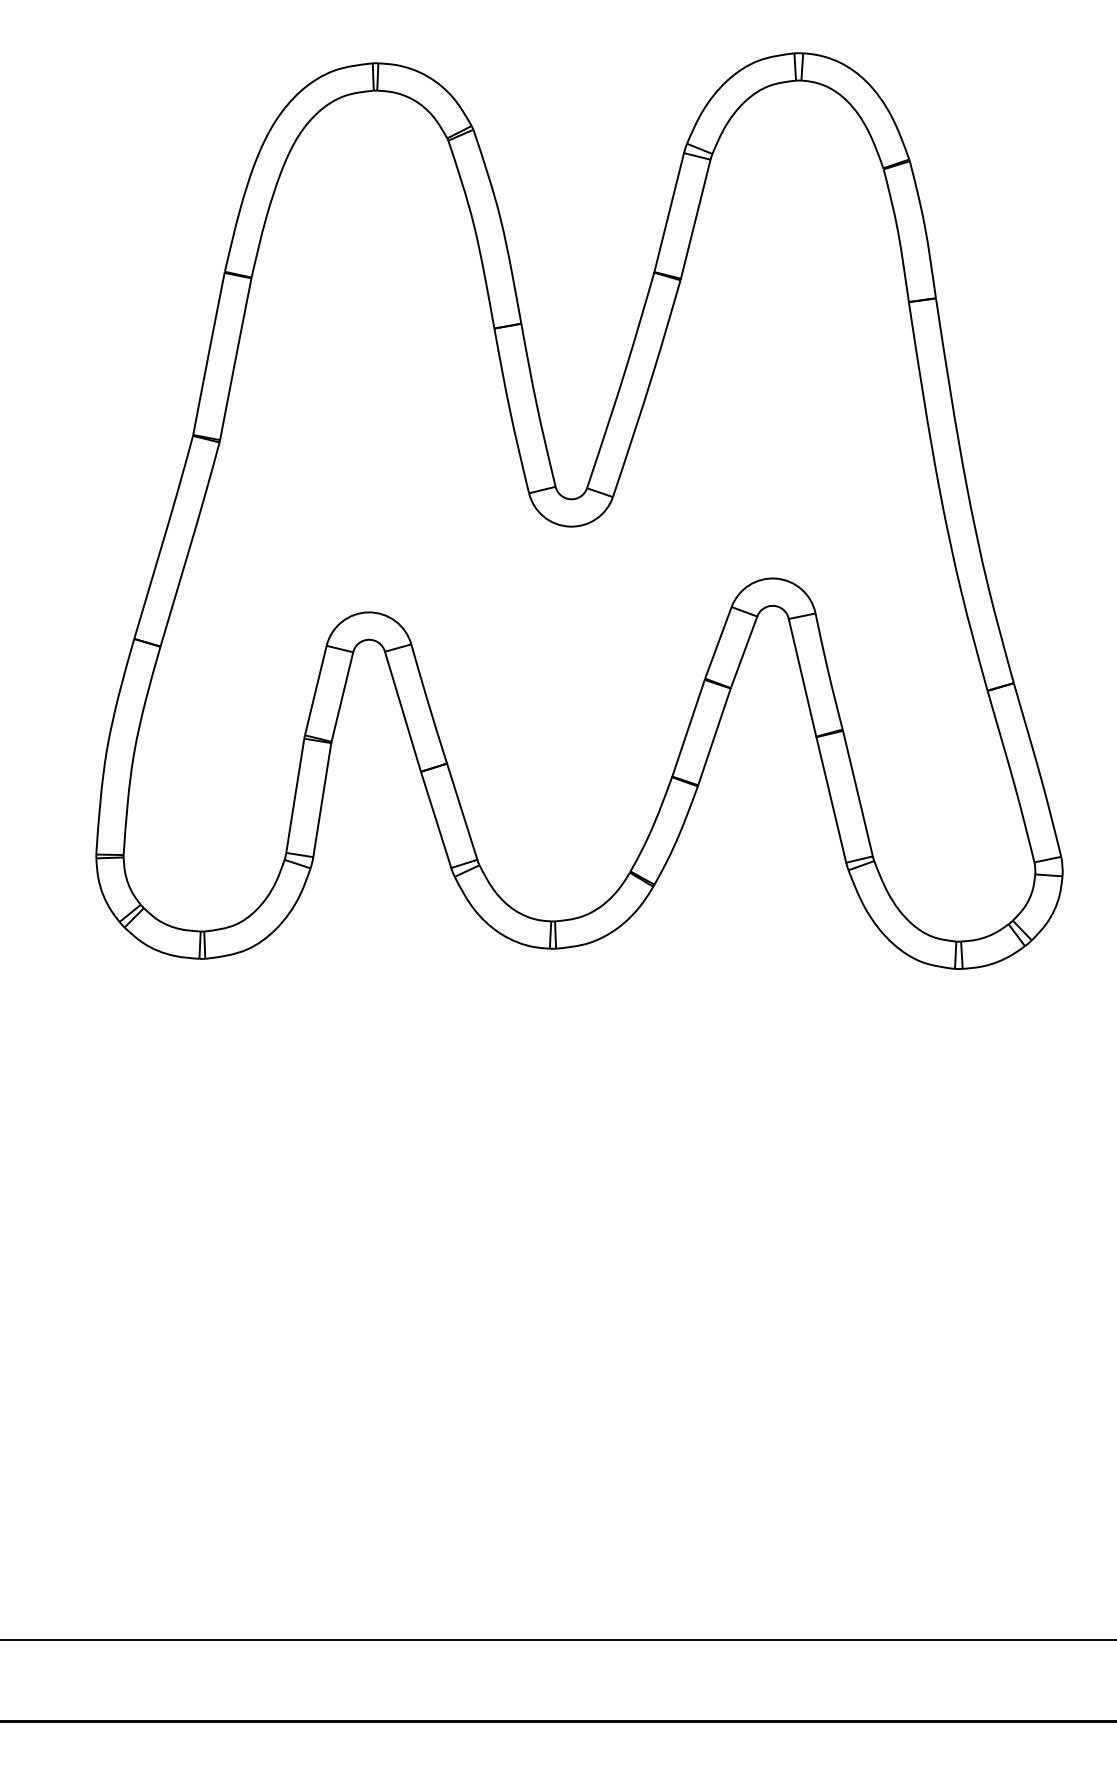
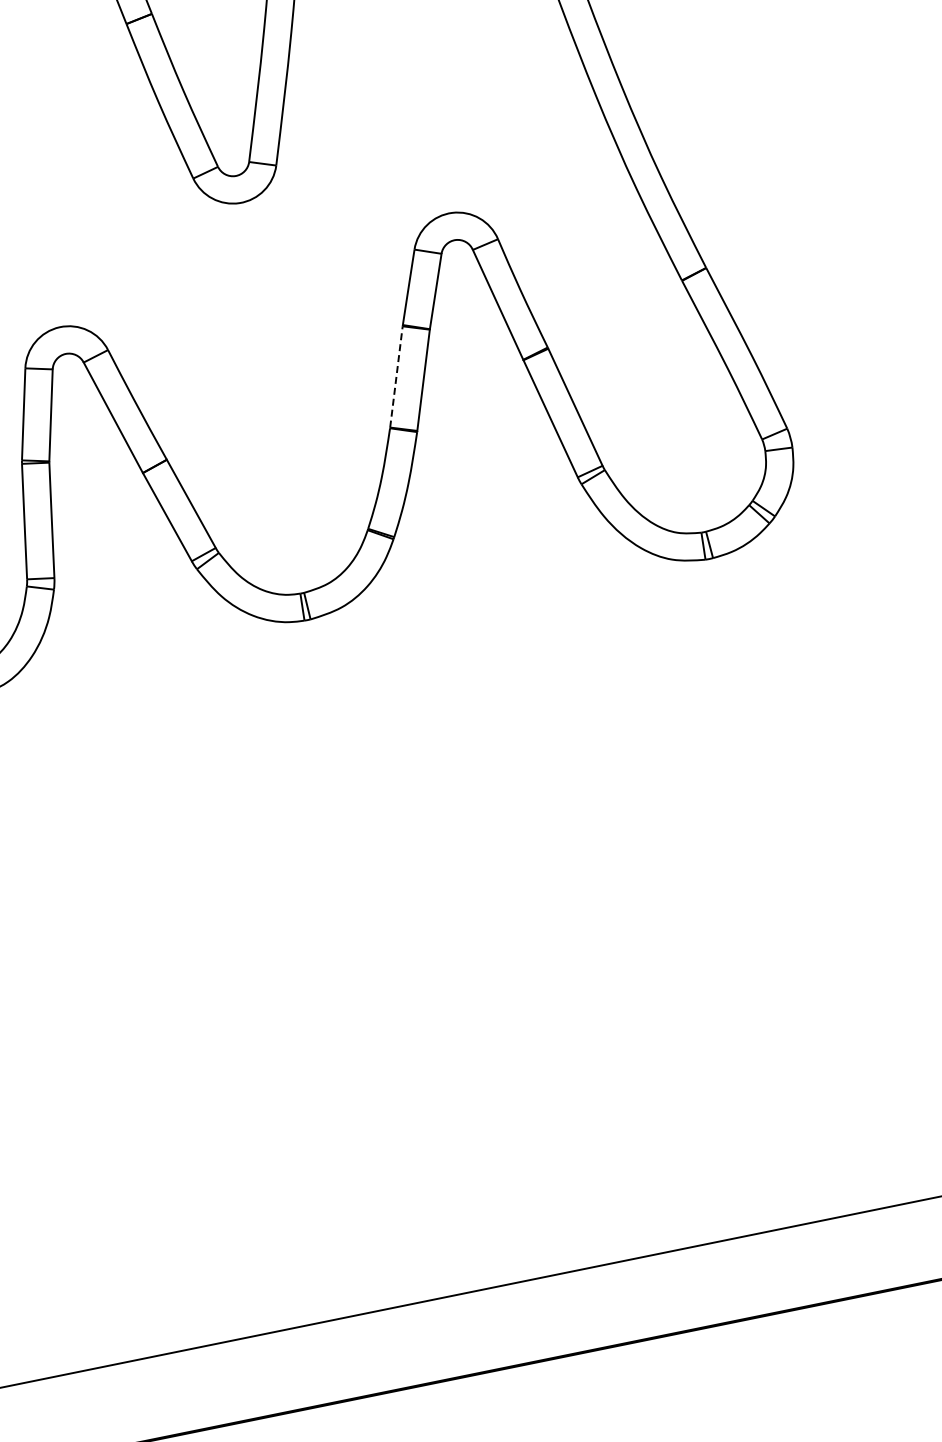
line: (688, 727) -> (396, 376), solid -> dashed

